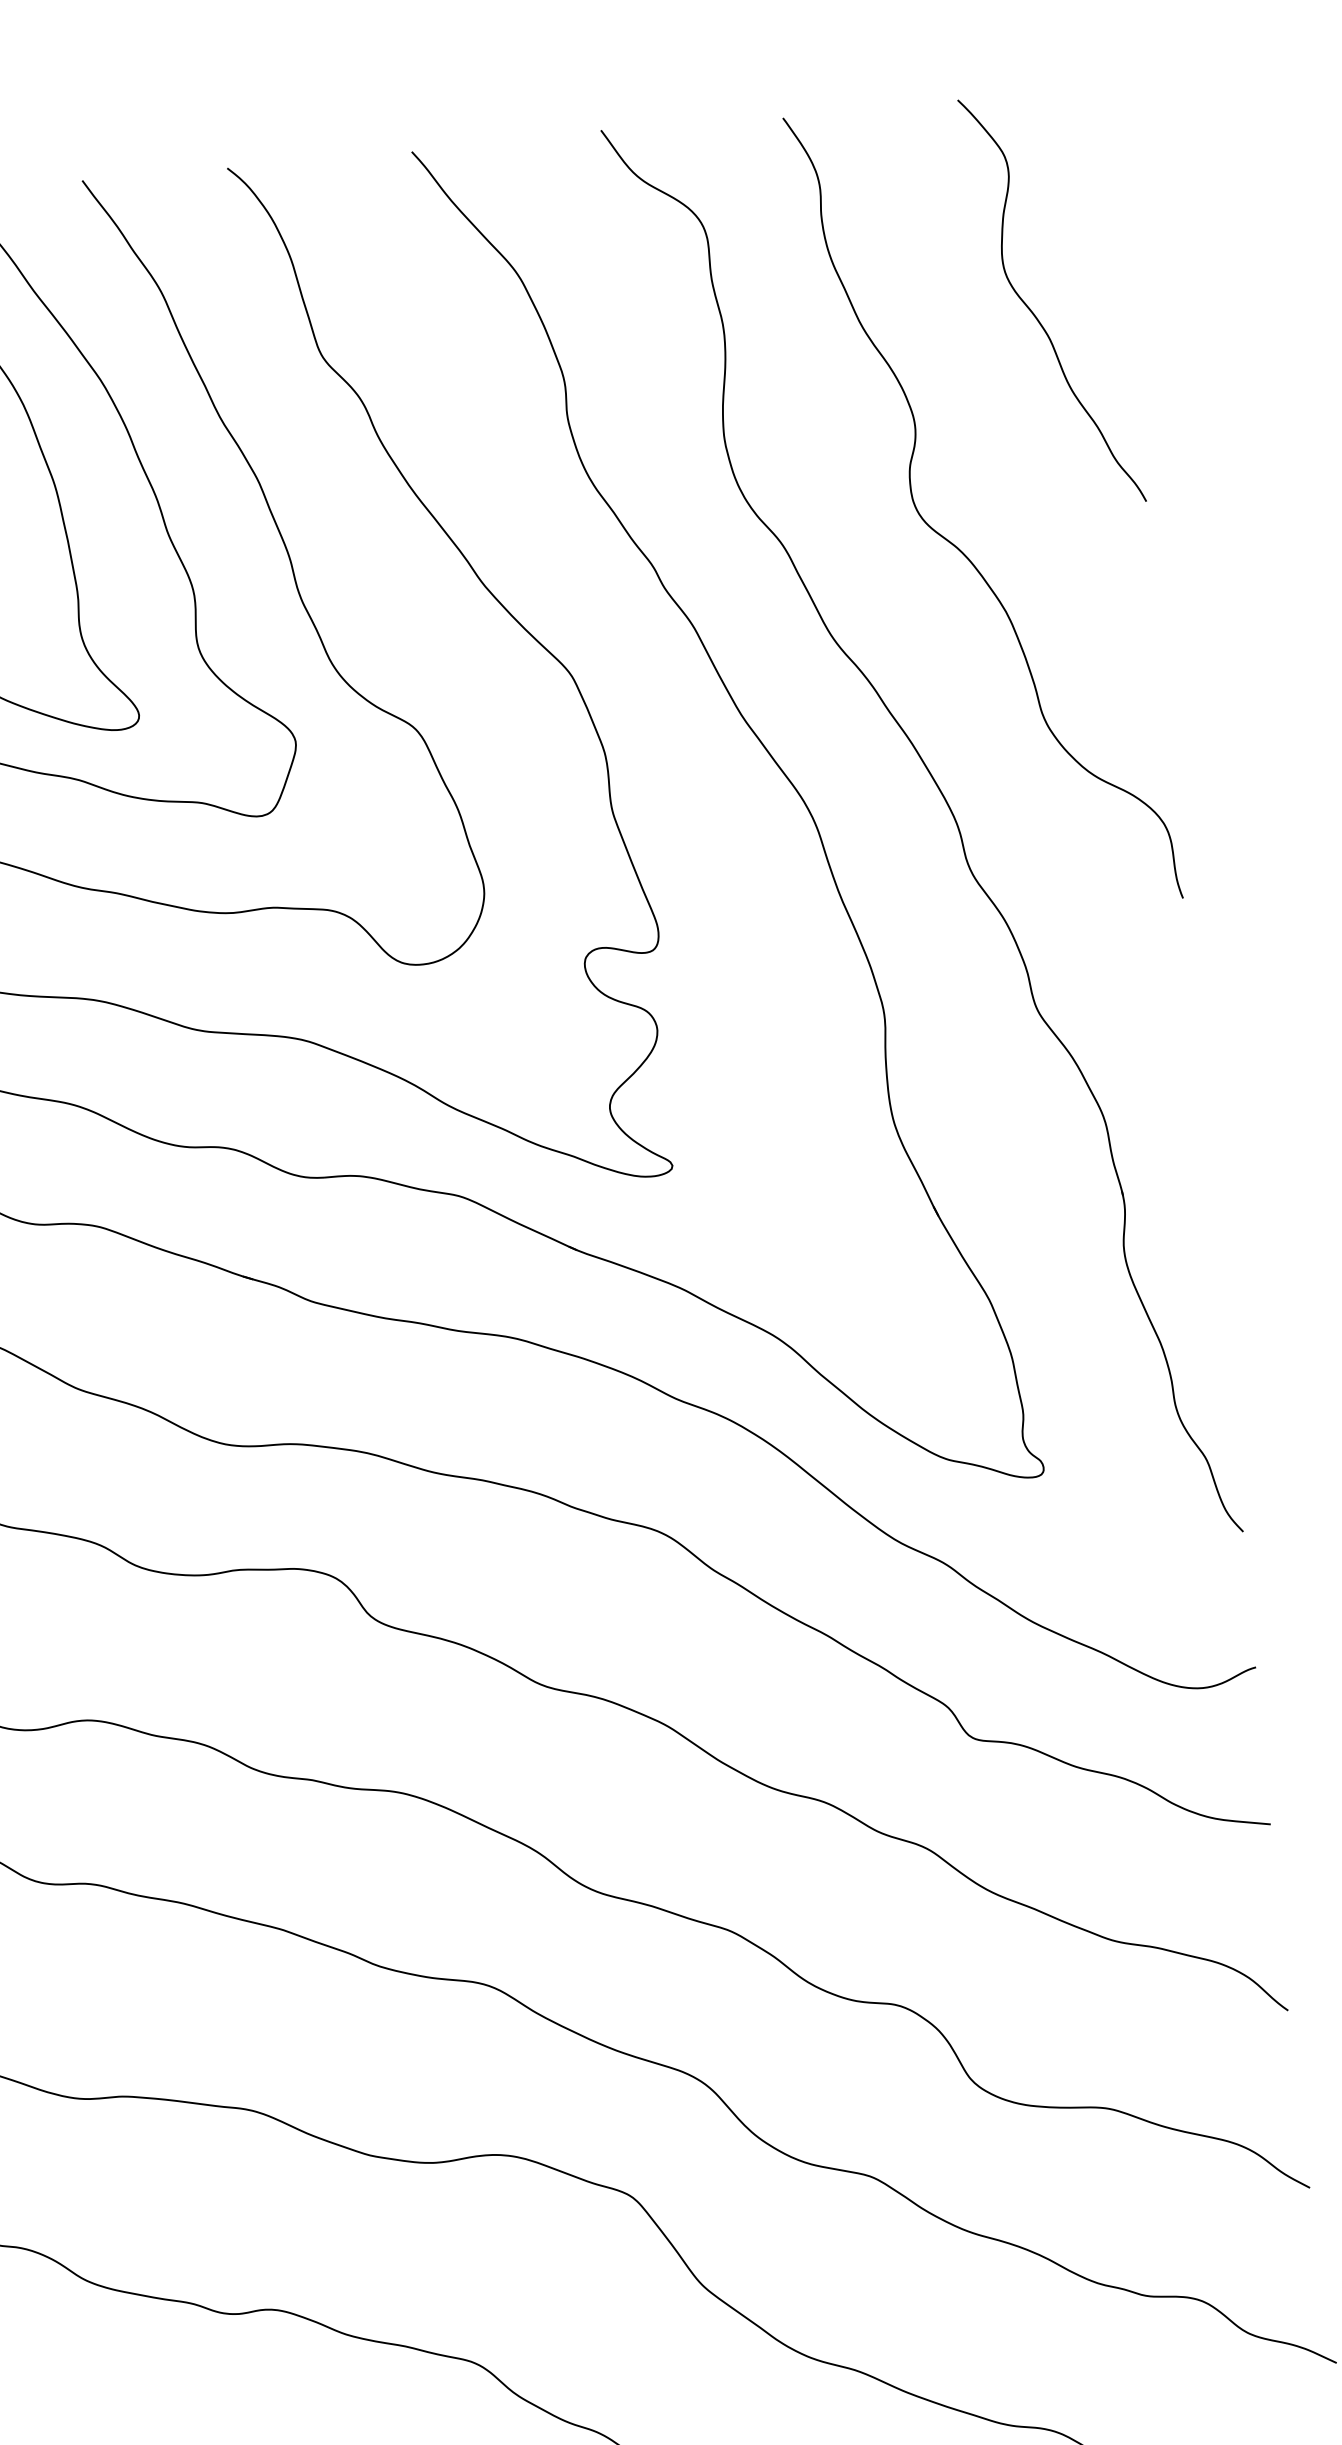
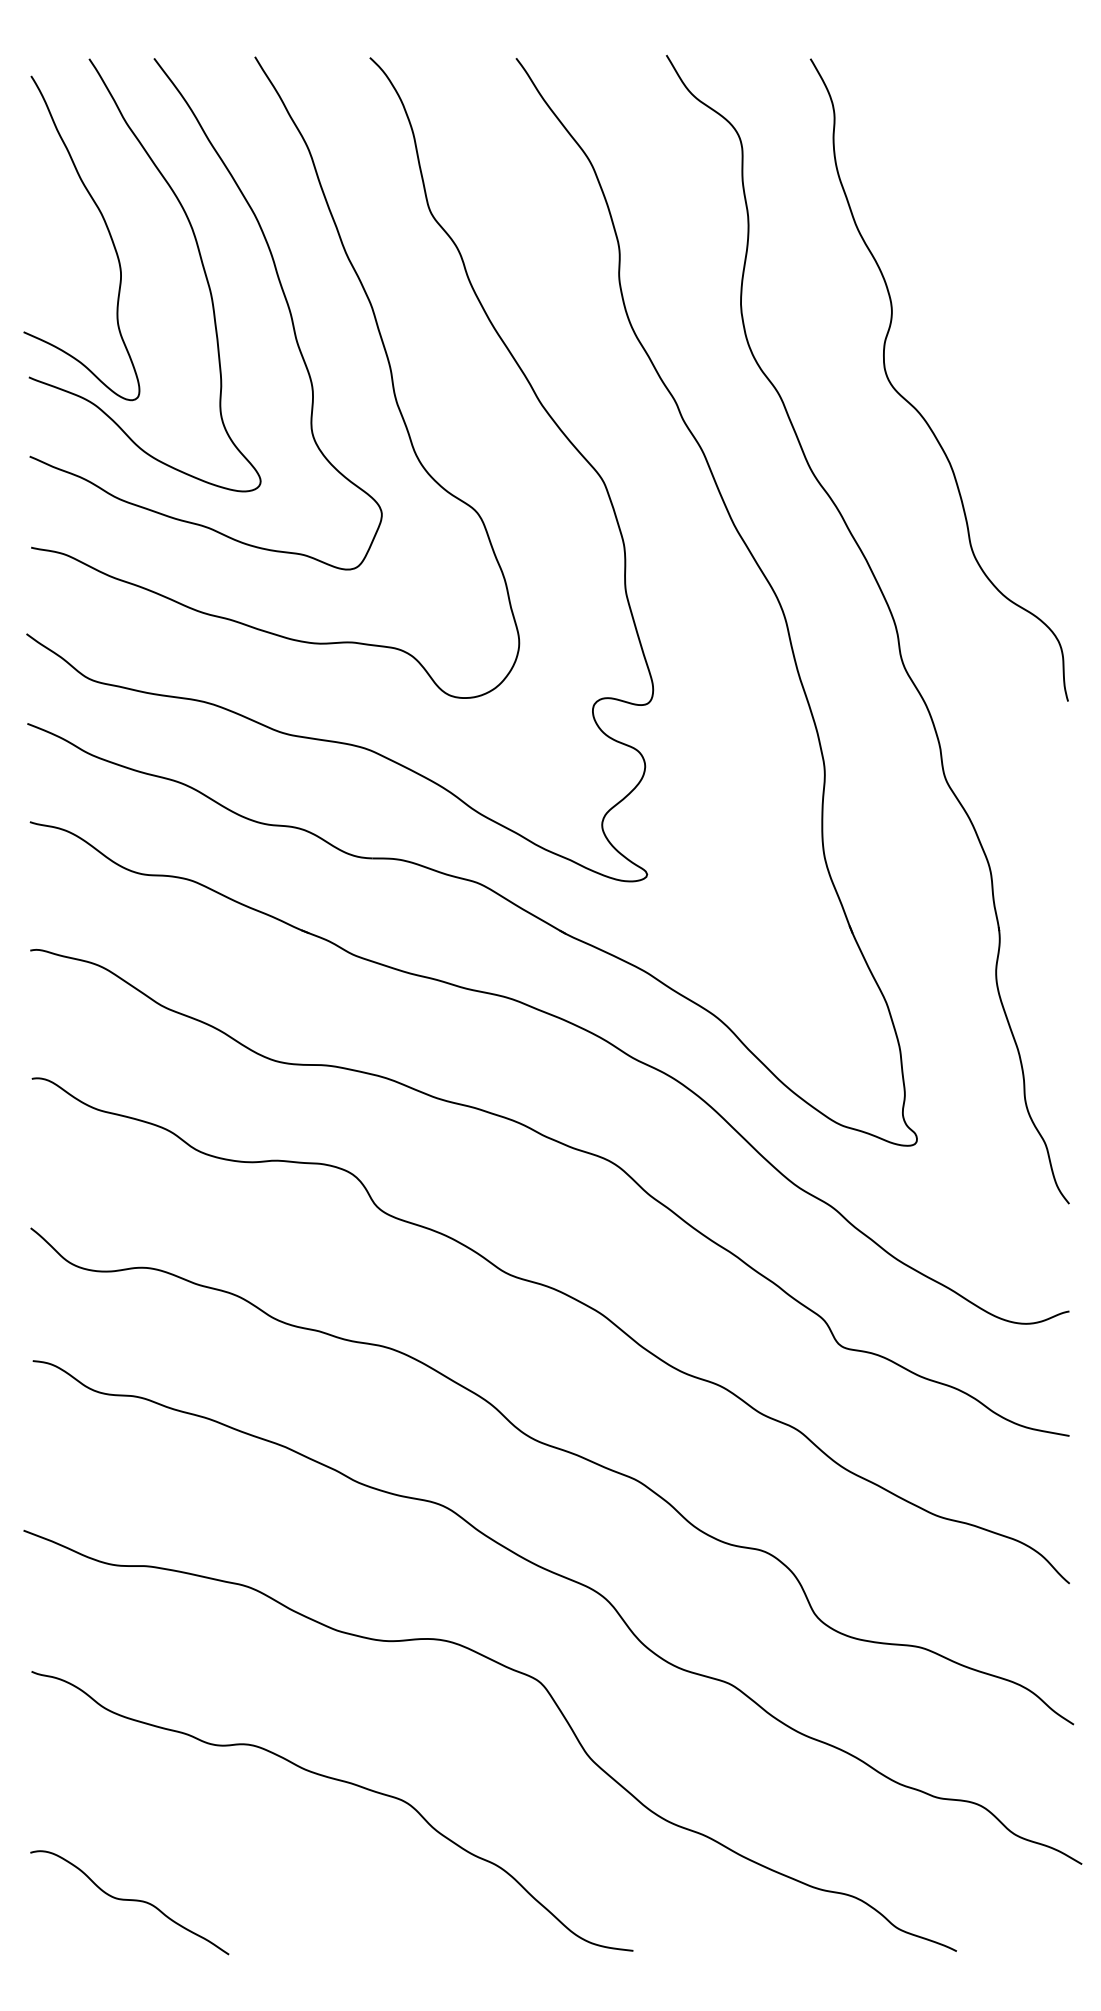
curve: (1033, 311) -> (993, 229), removed

